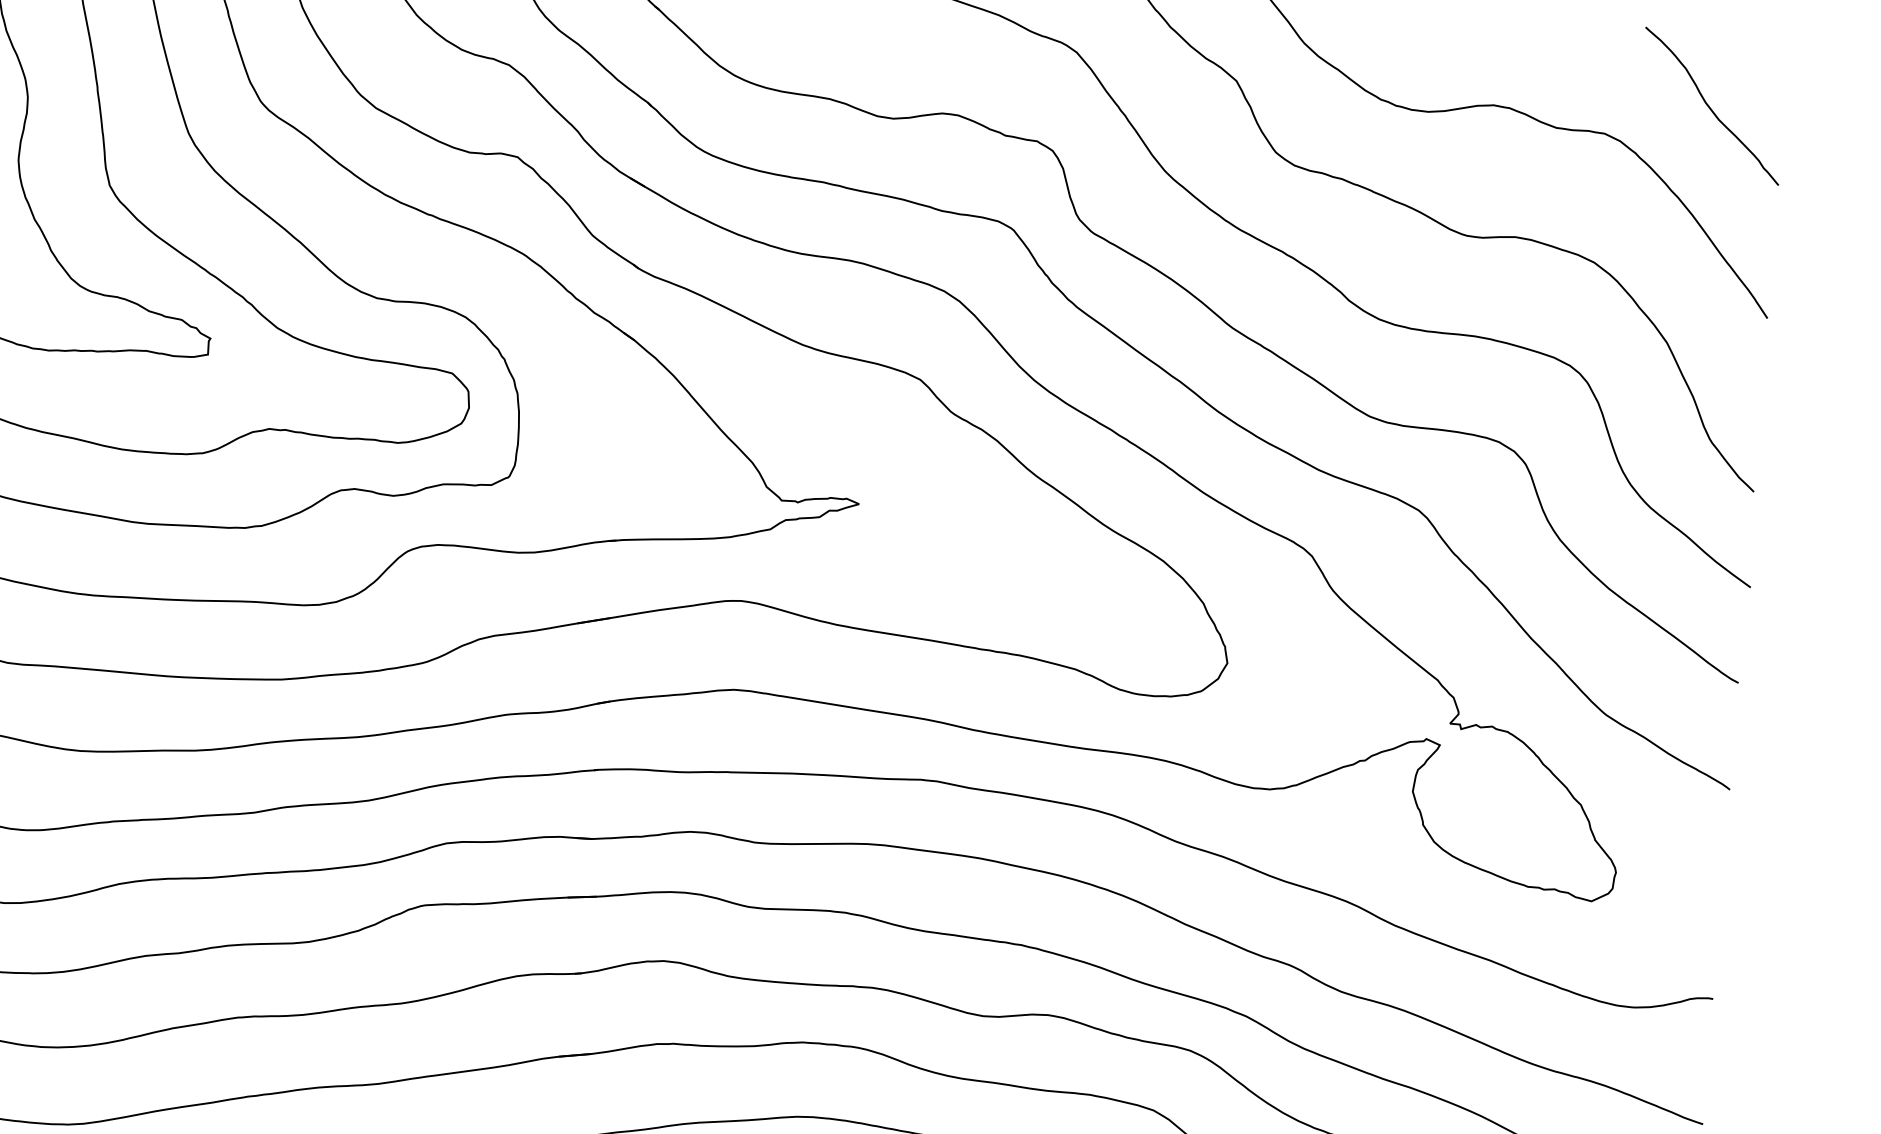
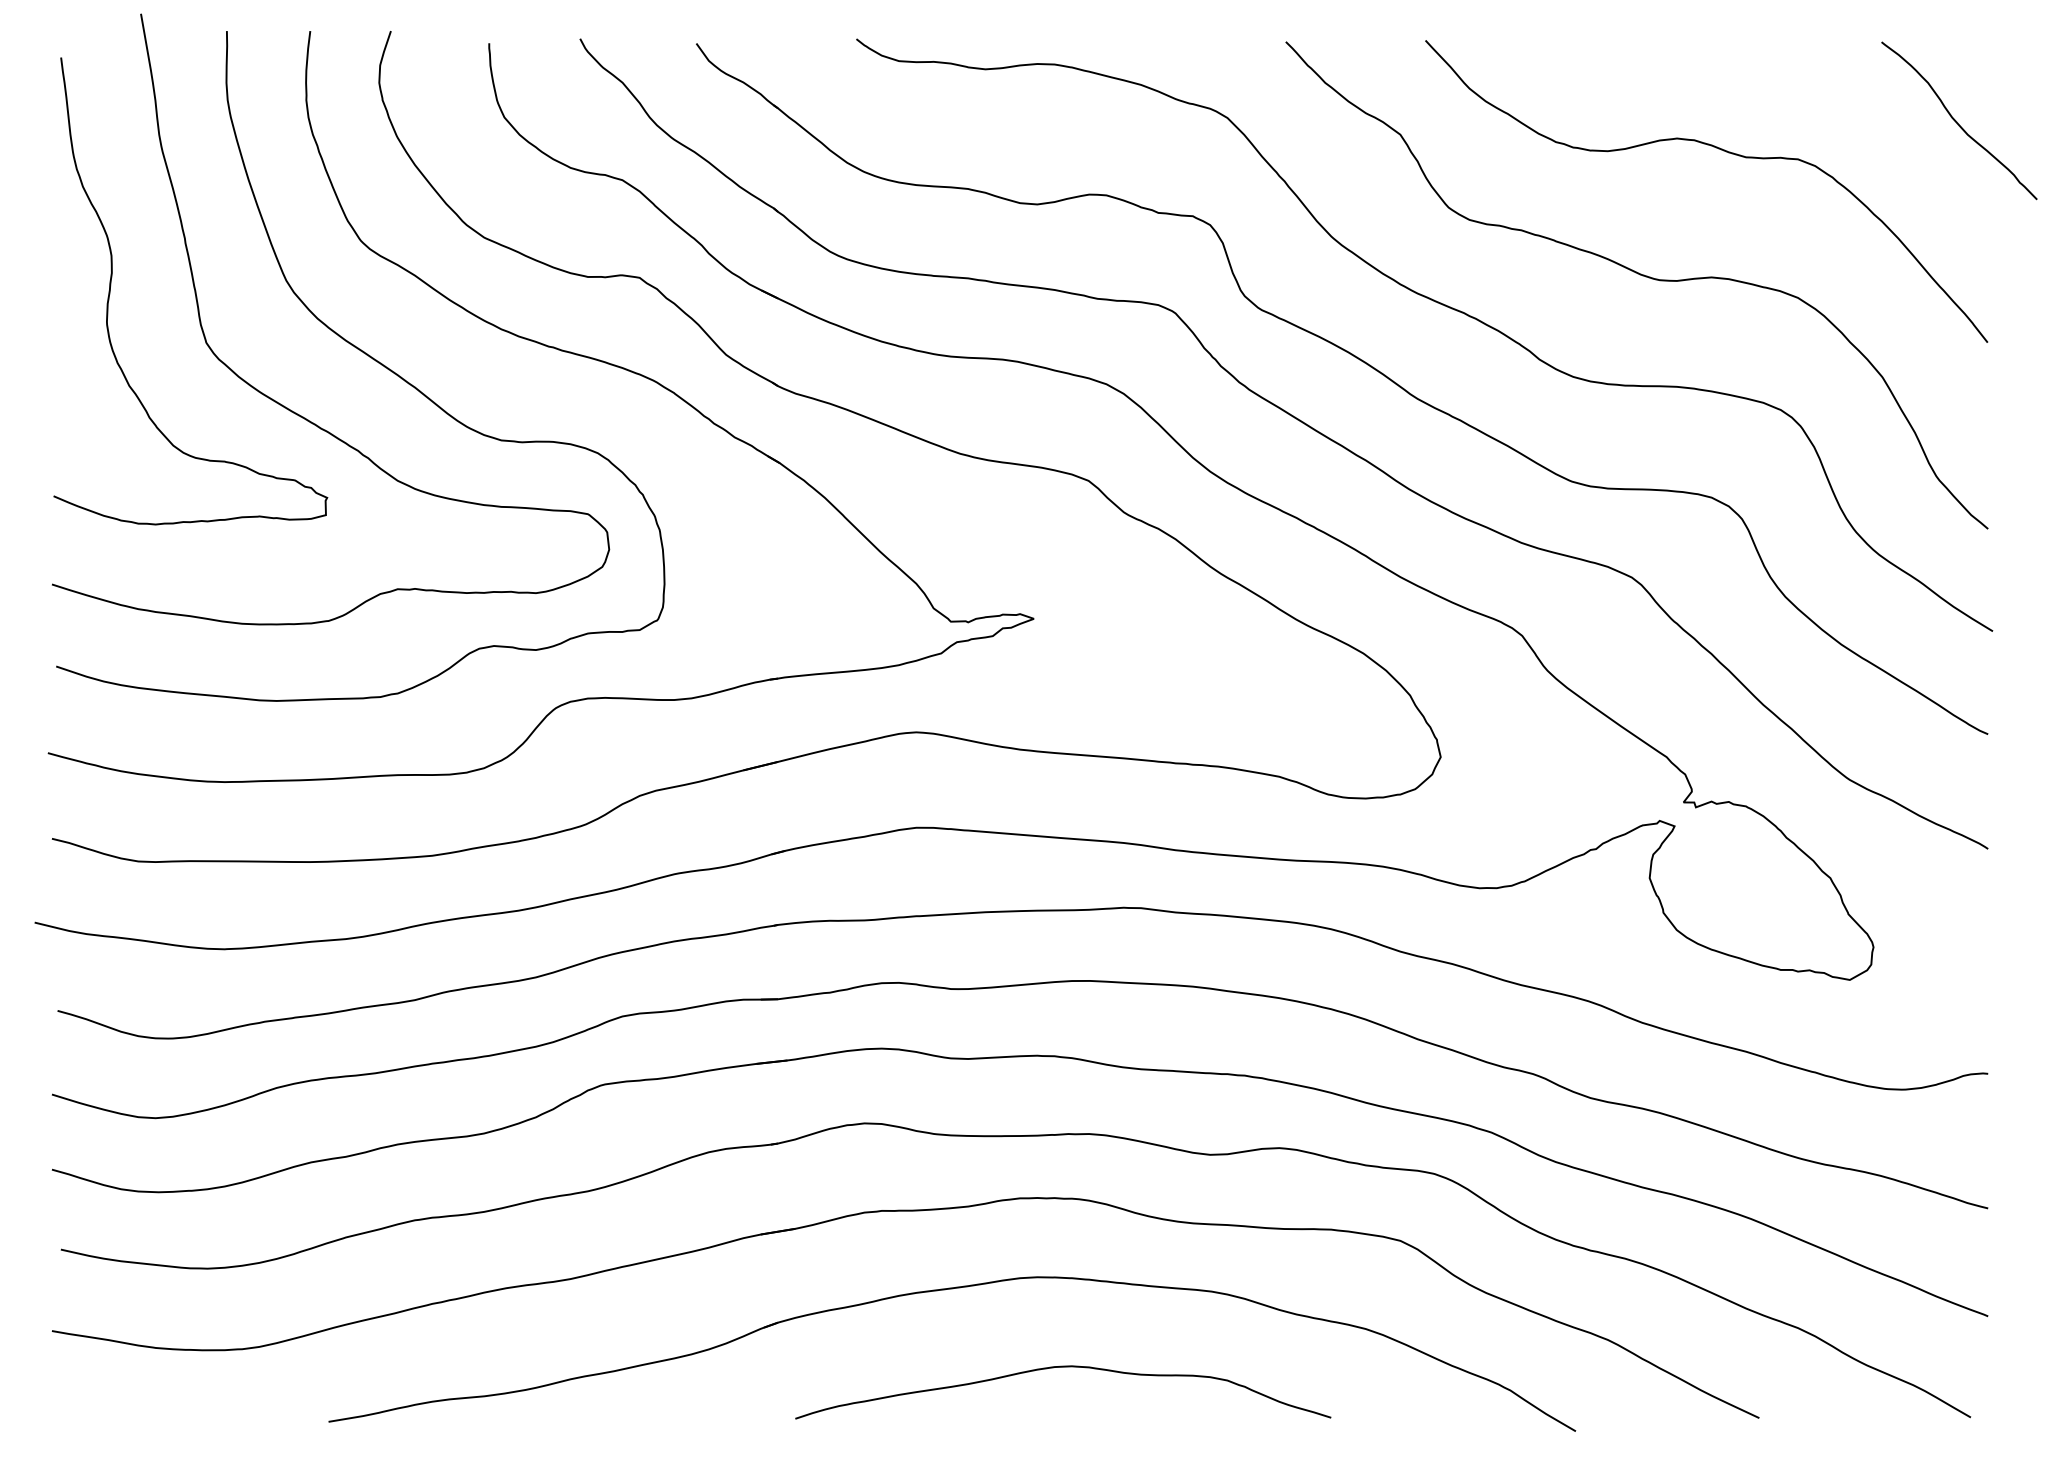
curve: (1710, 106) -> (1957, 121), moved

